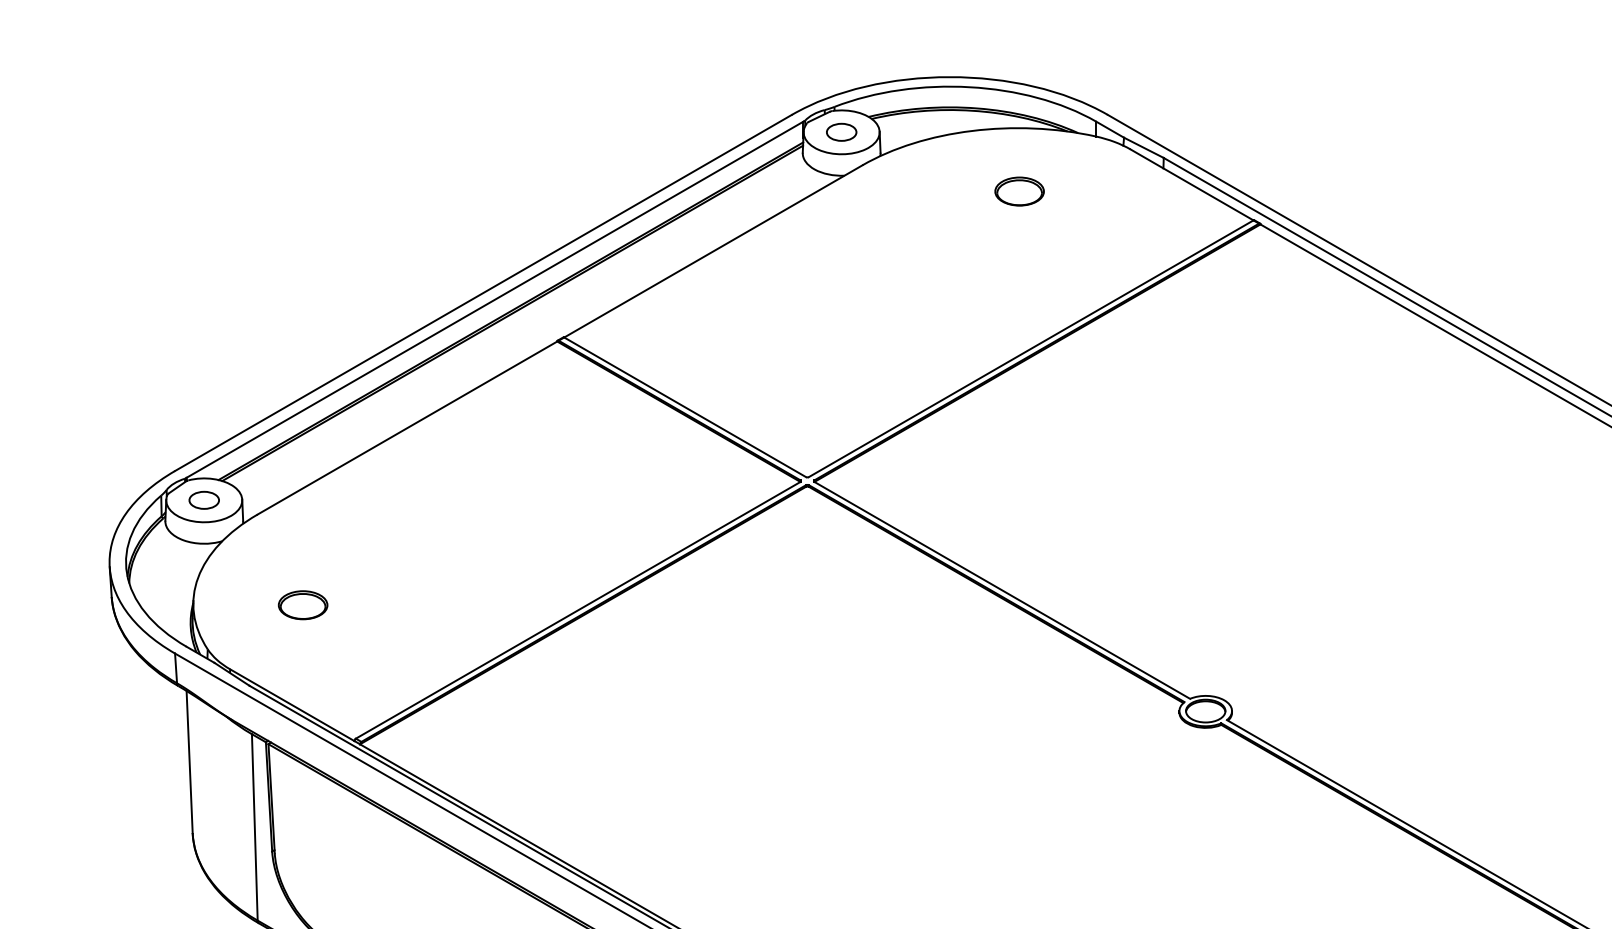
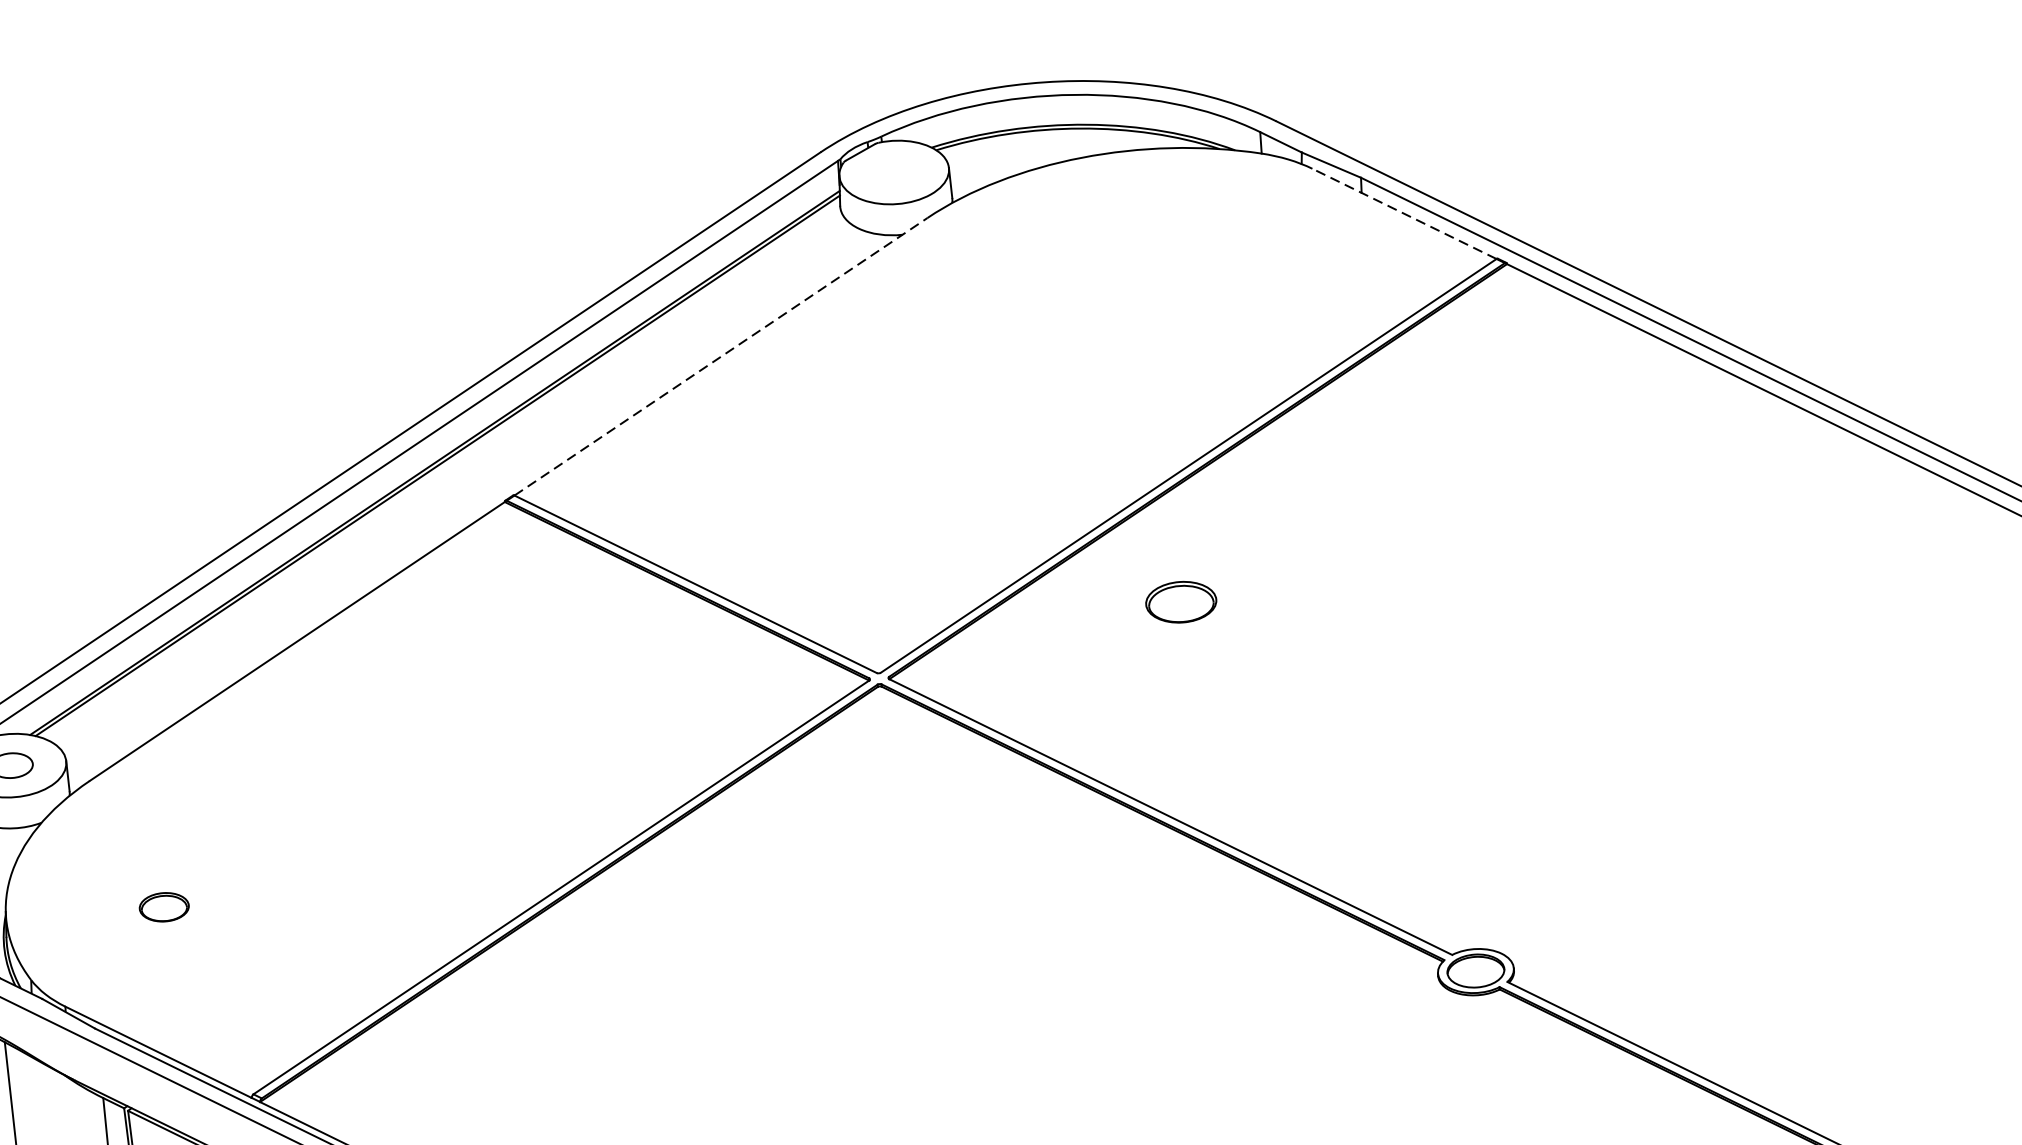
part: (841, 131) -> (893, 171), removed
line: (1192, 184) -> (1405, 213), solid -> dashed
part: (1019, 191) -> (1181, 602), moved
line: (713, 251) -> (721, 356), solid -> dashed
part: (302, 605) -> (163, 907), size x0.7

